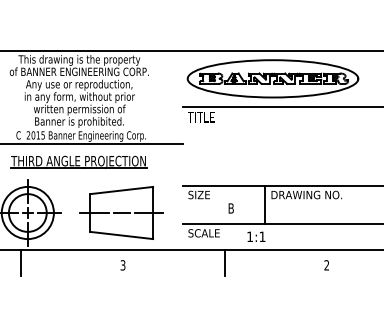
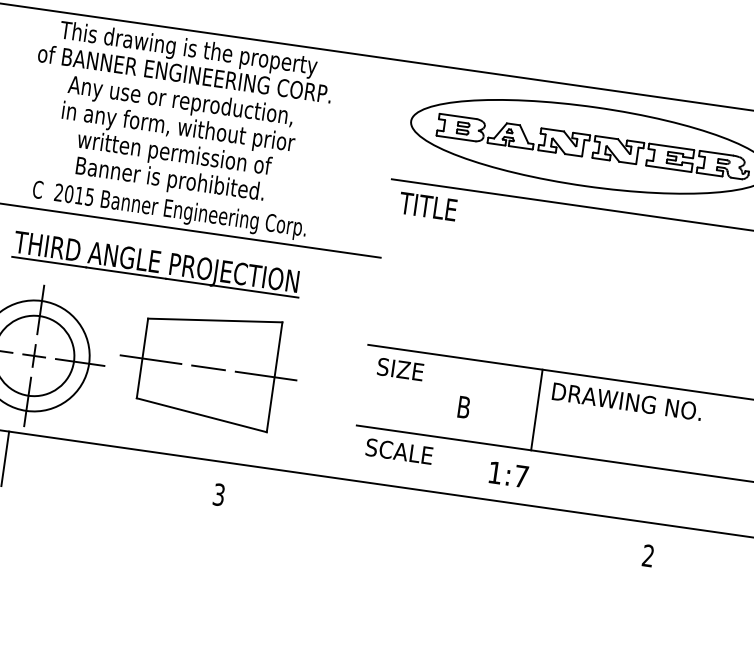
part: (121, 212) -> (208, 366), moved
text: (262, 236) -> (521, 475), 1:1 -> 1:7
line: (224, 262) -> (433, 519), removed

